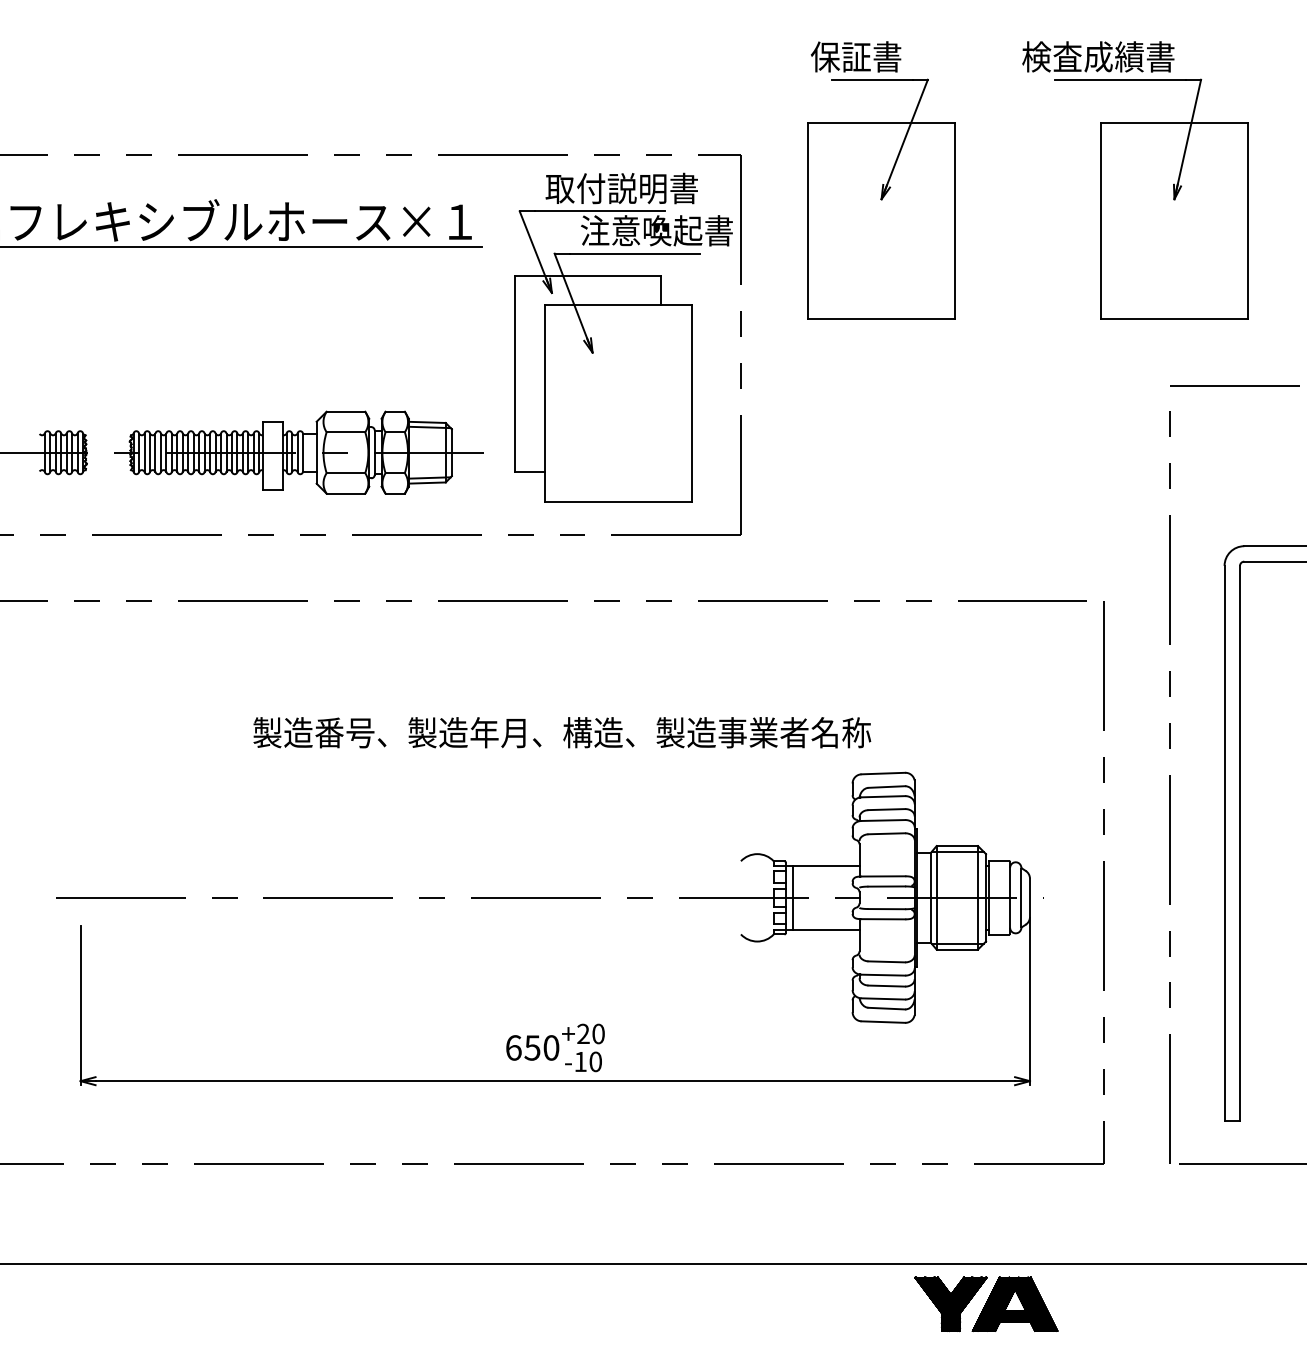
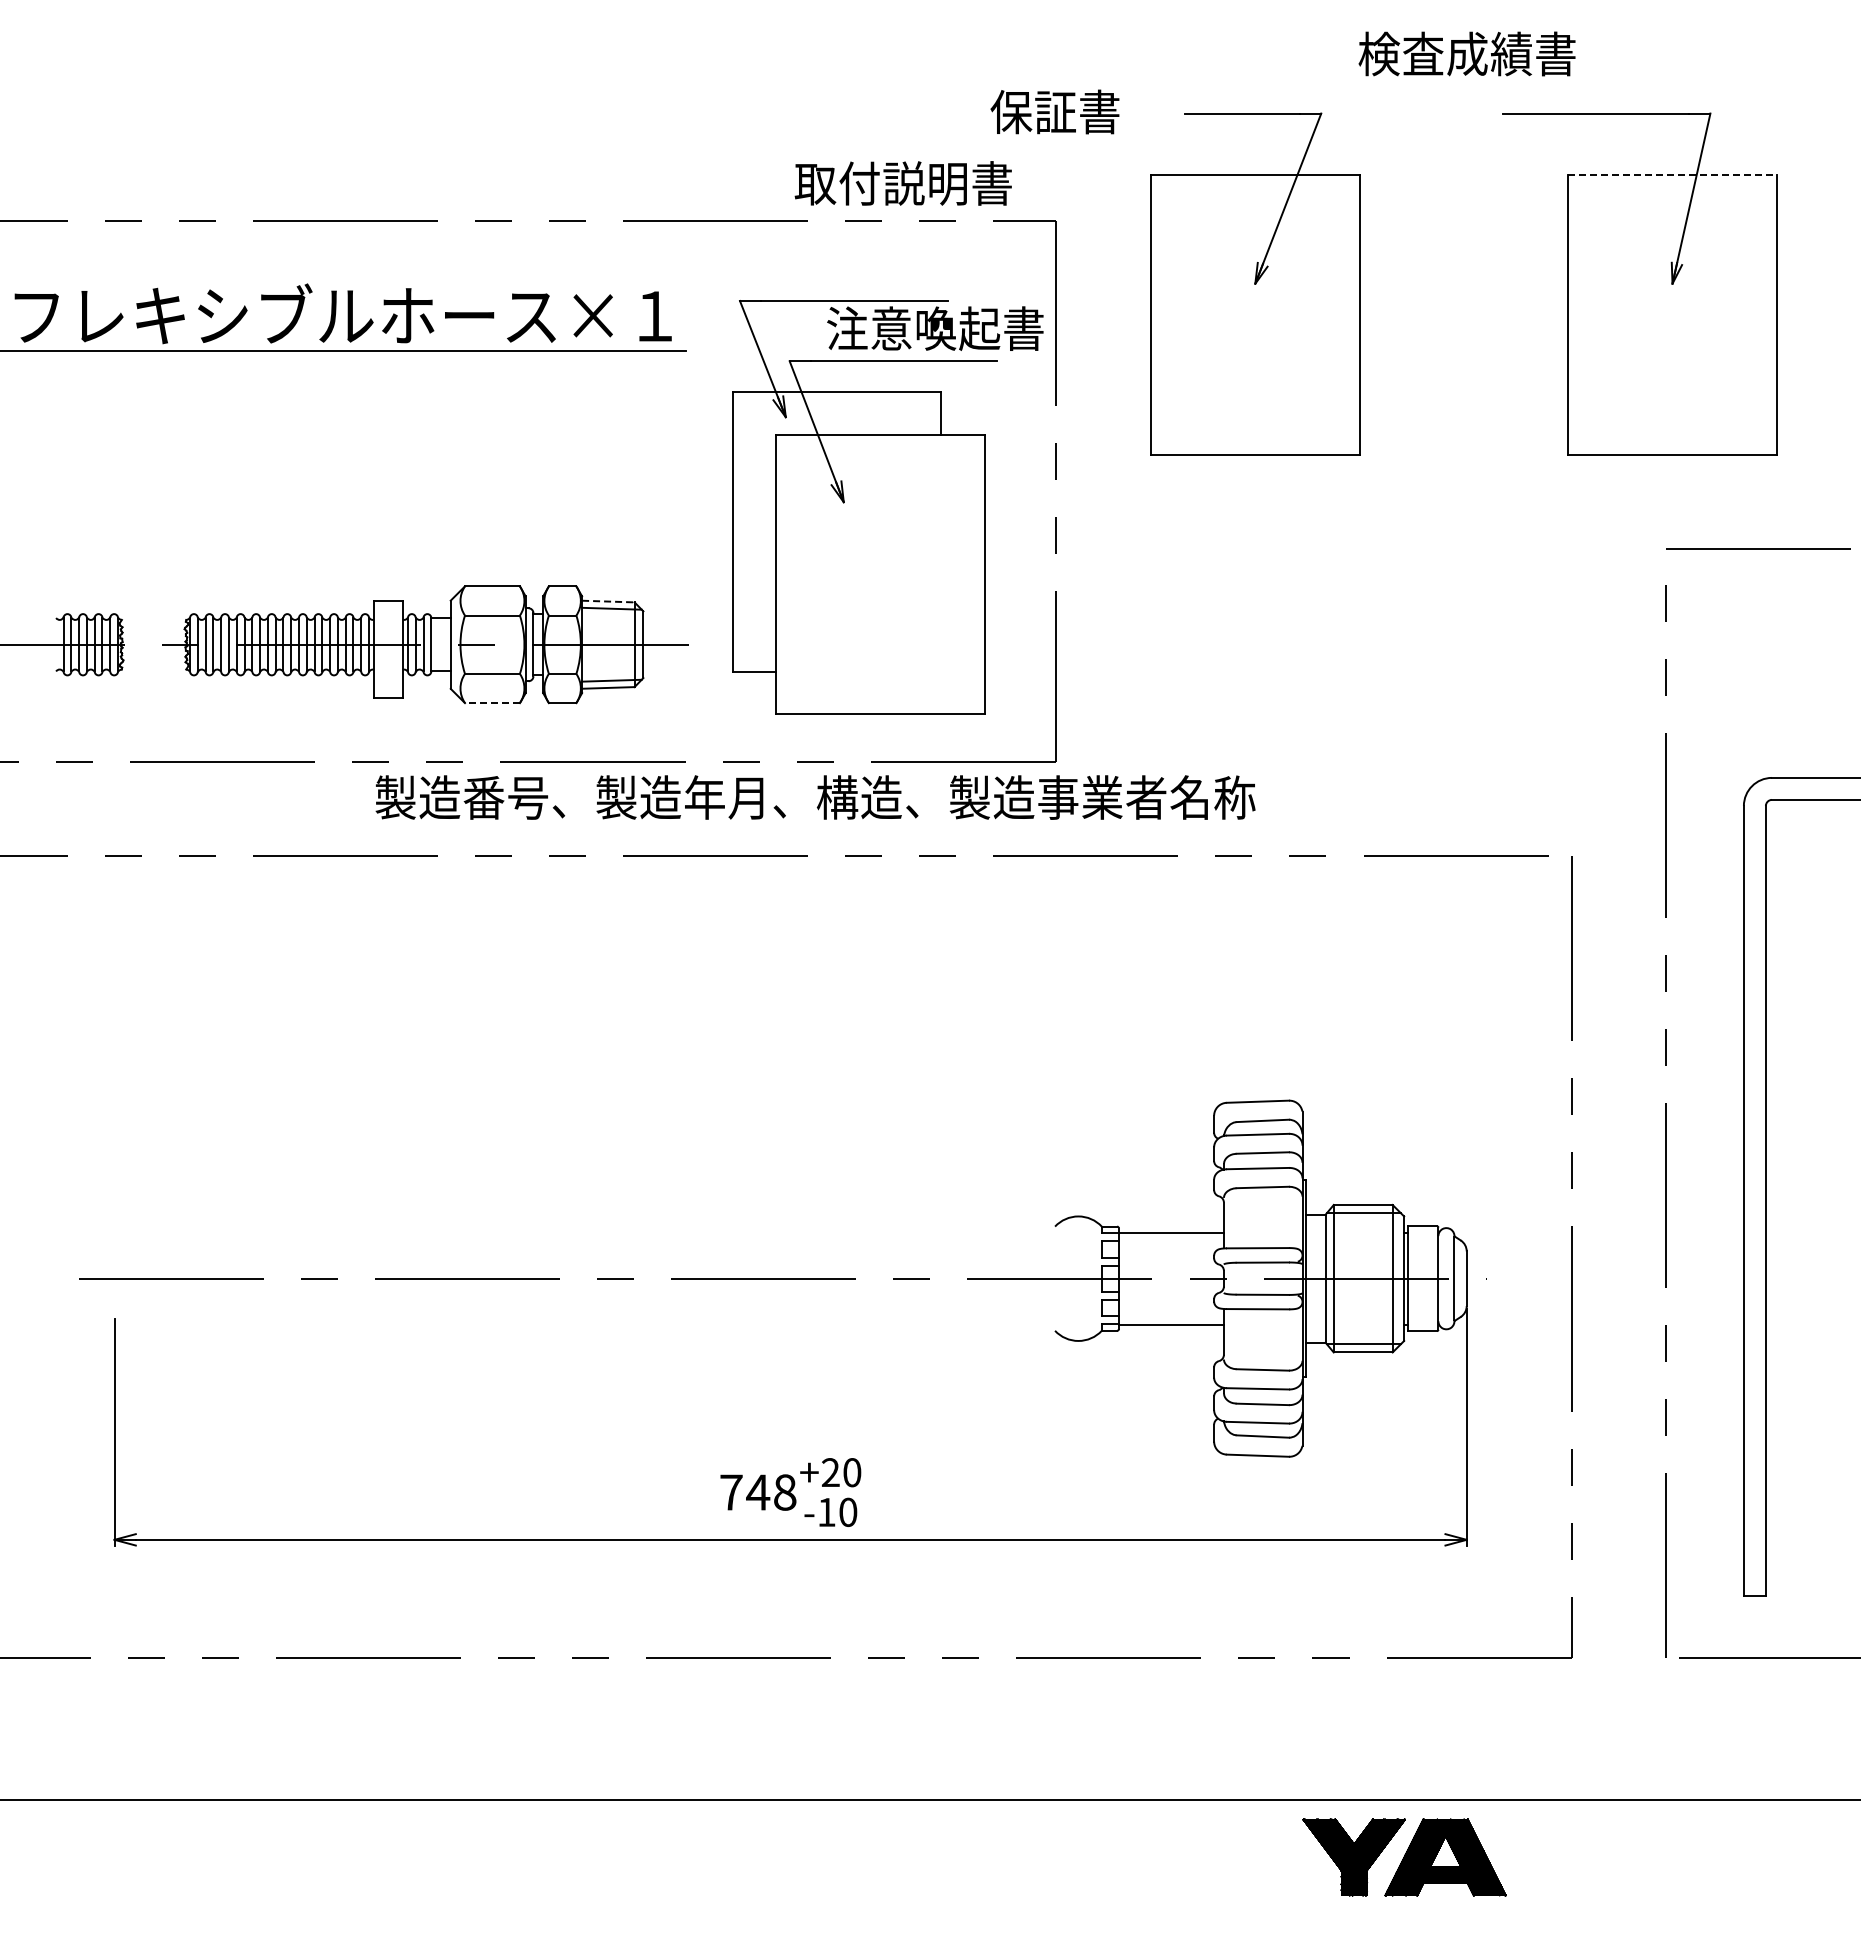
text: (855, 56) -> (1054, 111), moved
text: (1097, 56) -> (1466, 53), moved
line: (1175, 123) -> (1673, 175), solid -> dashed
text: (621, 188) -> (902, 183), moved
line: (427, 422) -> (608, 601), solid -> dashed
line: (345, 493) -> (491, 703), solid -> dashed
text: (562, 732) -> (815, 797), moved
line: (792, 897) -> (1128, 1278), removed
text: (532, 1047) -> (758, 1492), 650 -> 748

